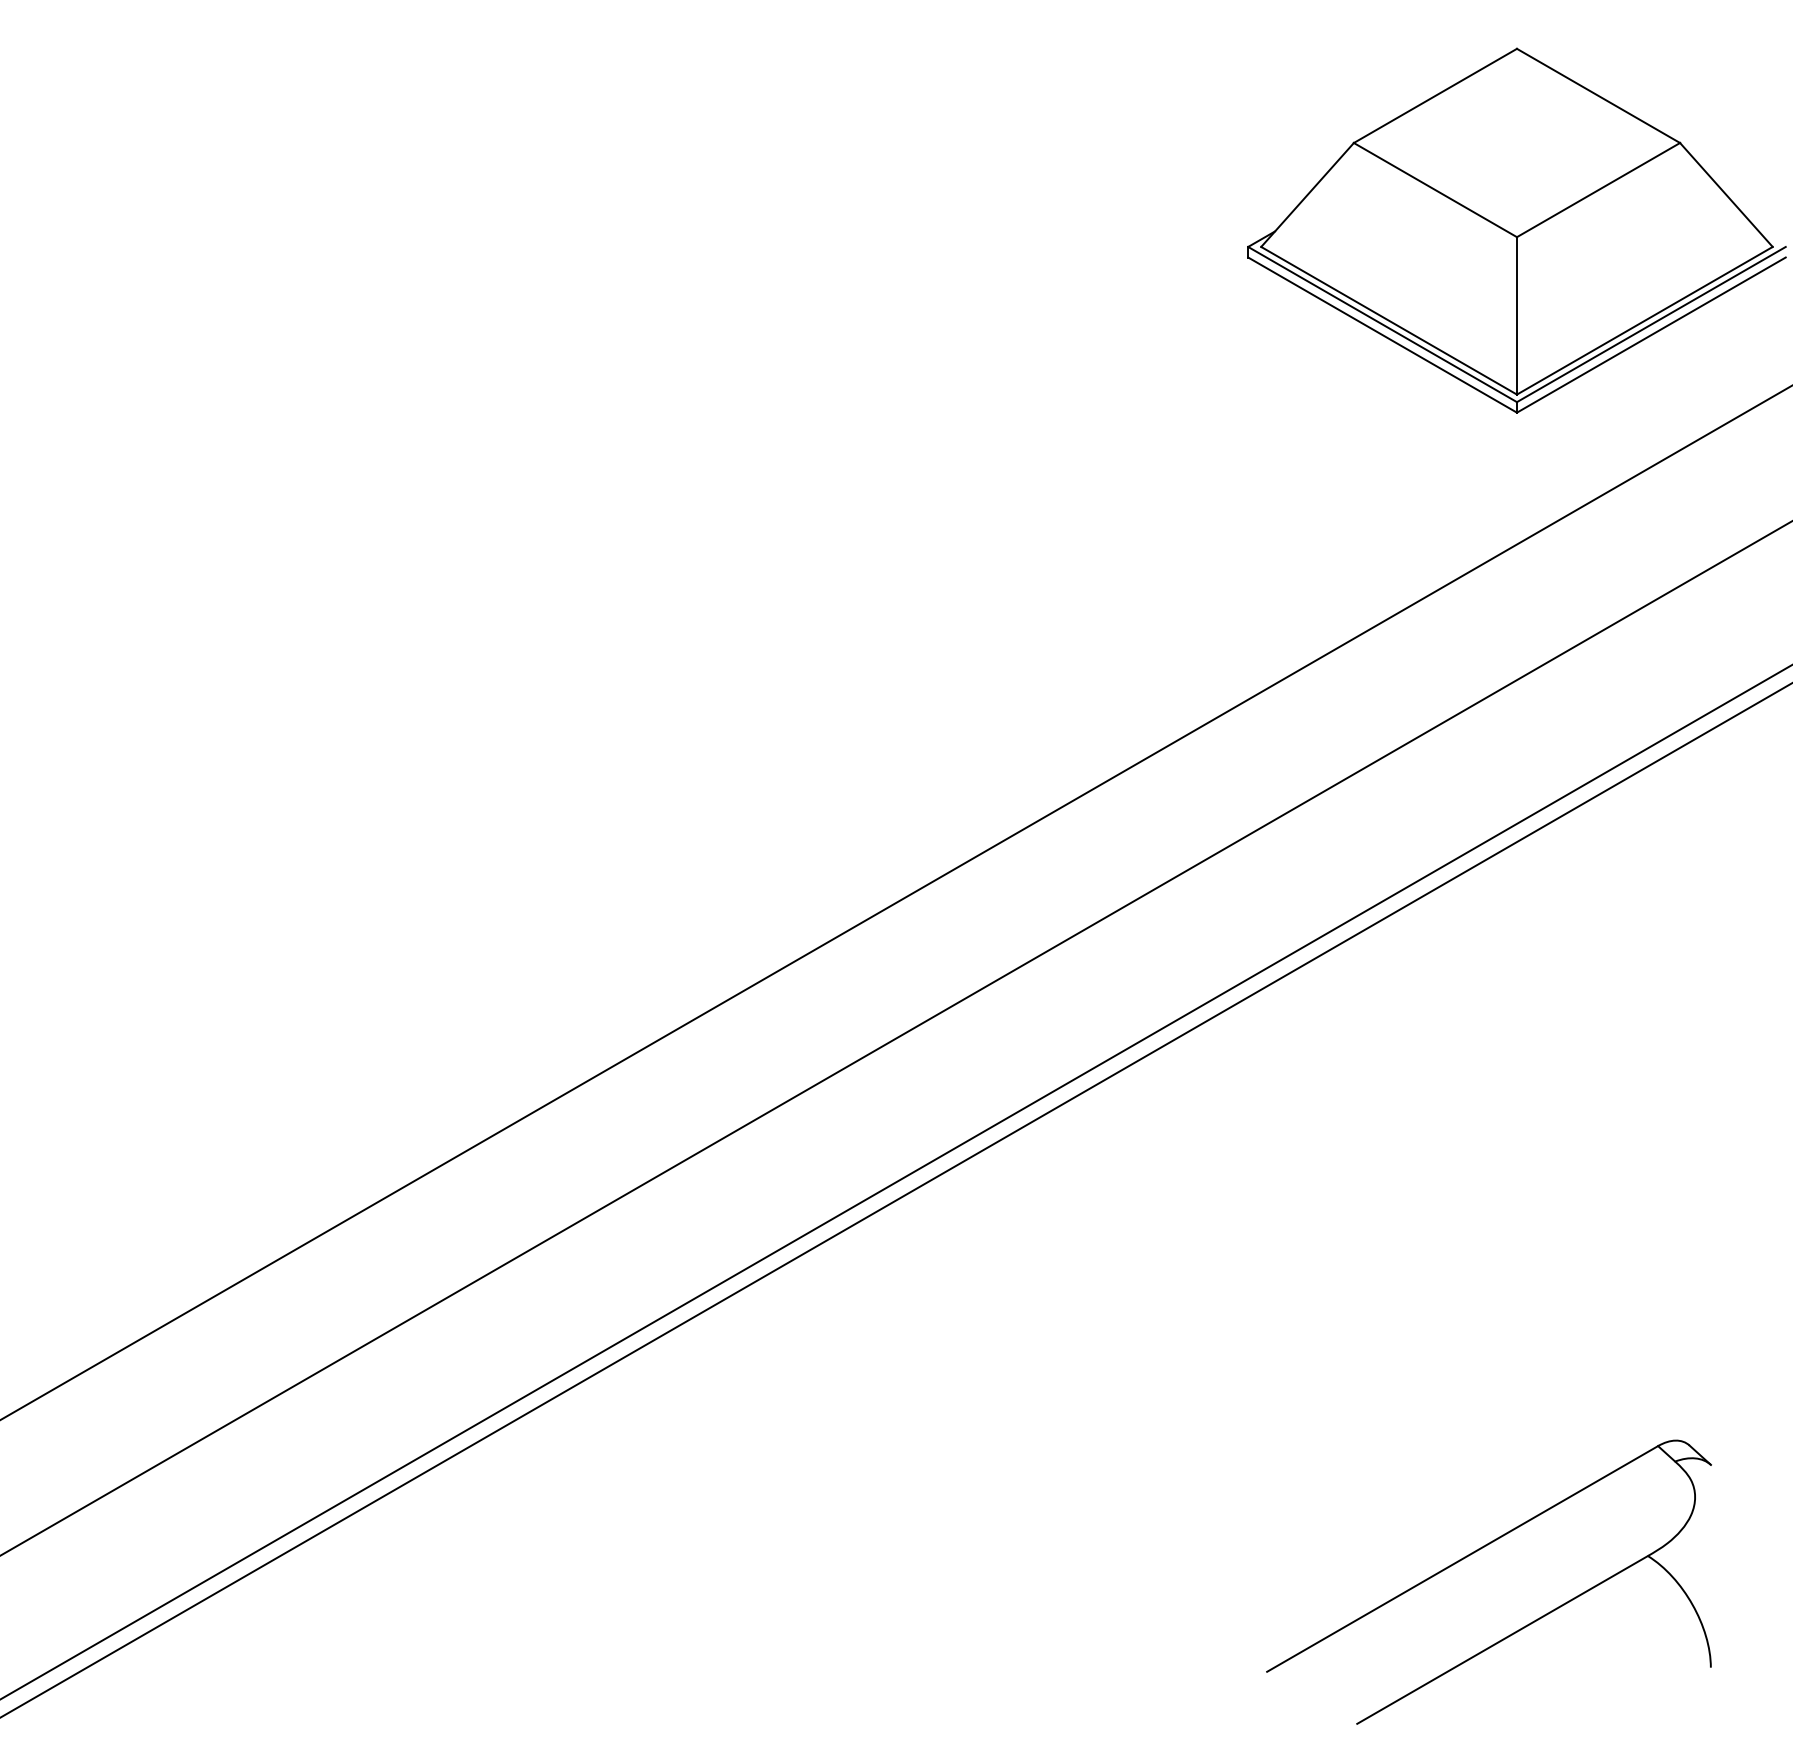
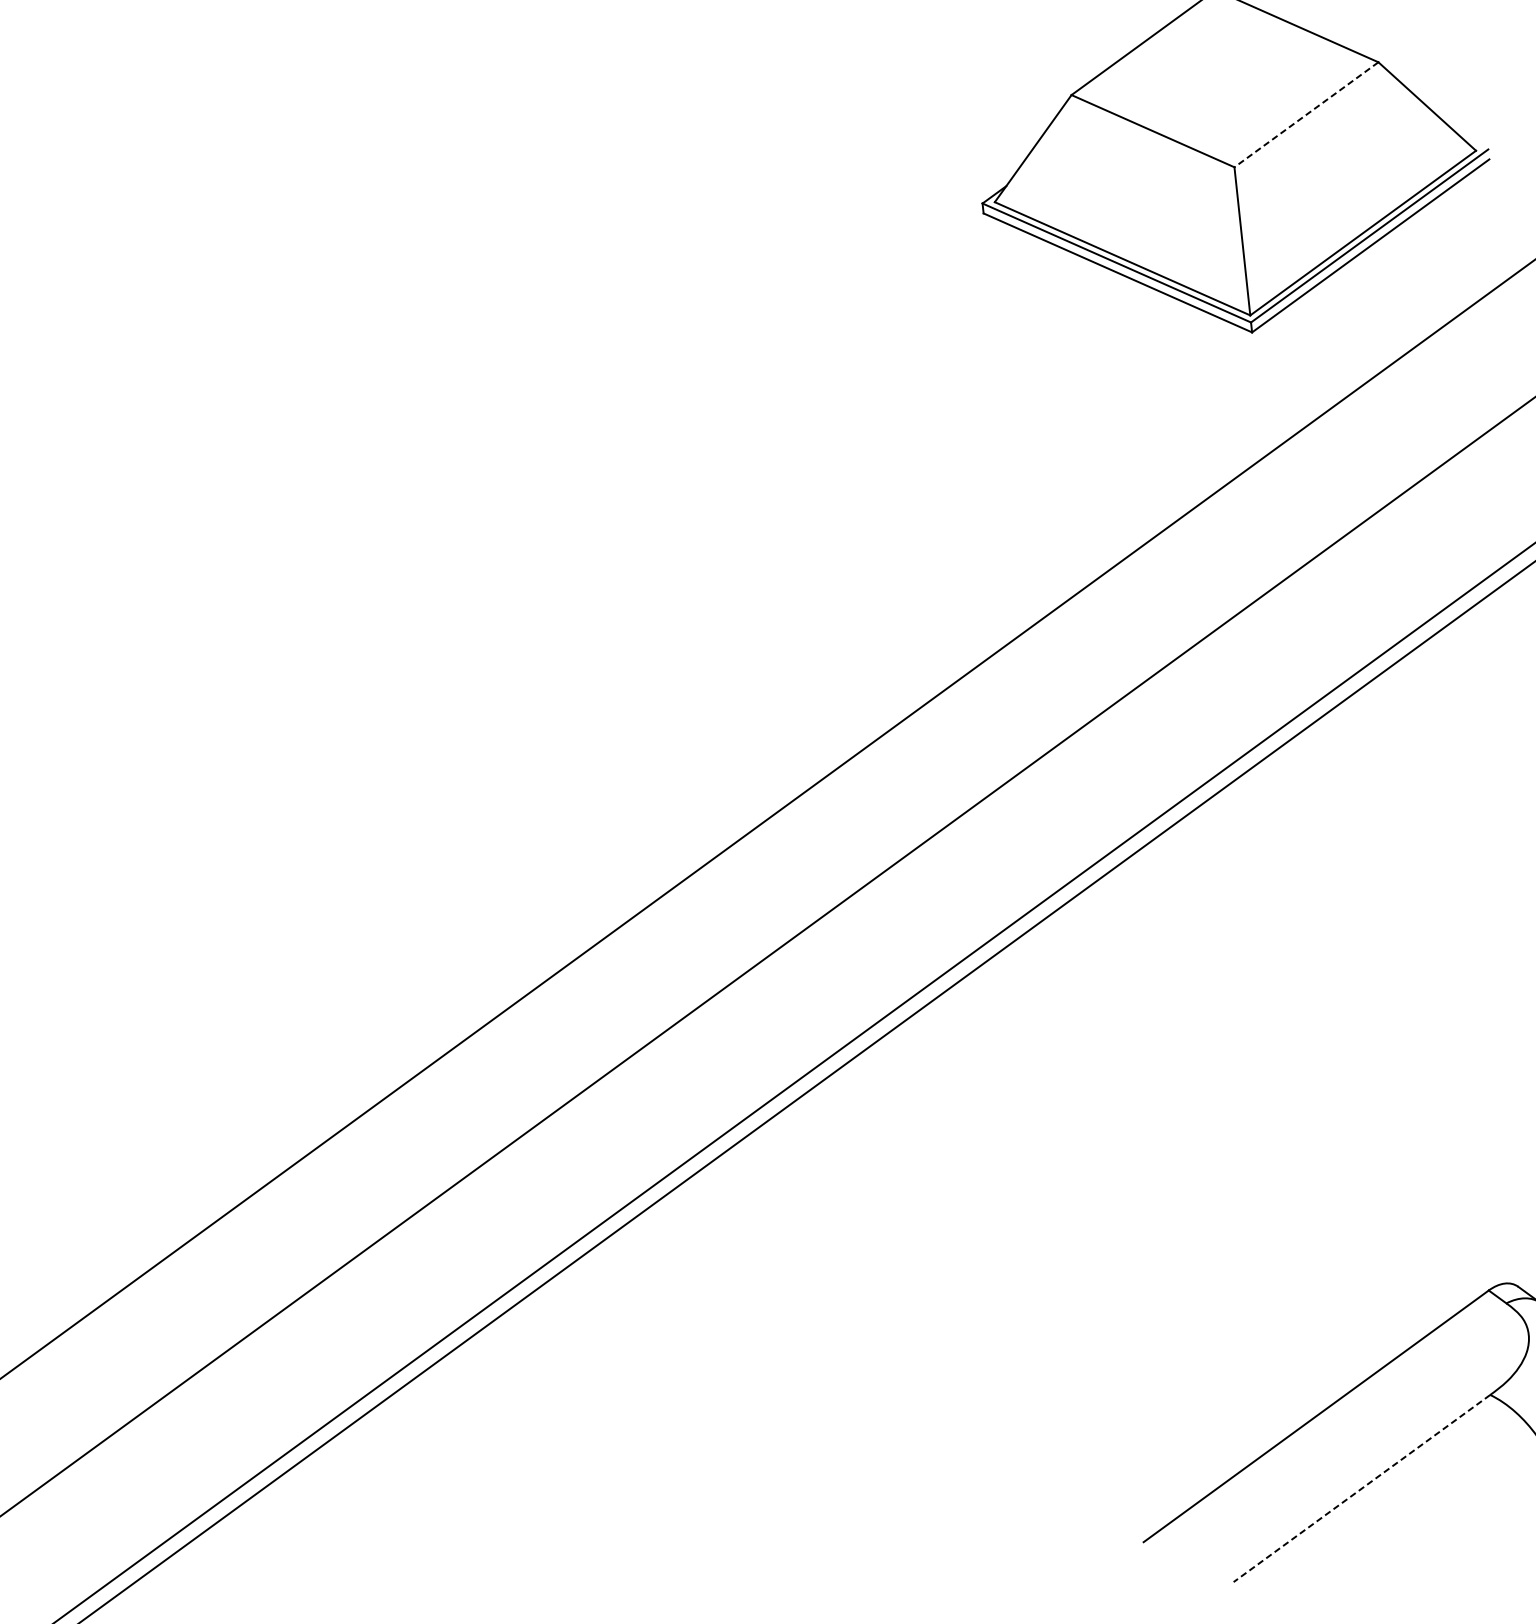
line: (1598, 190) -> (1306, 115), solid -> dashed
line: (1502, 1639) -> (1361, 1488), solid -> dashed

